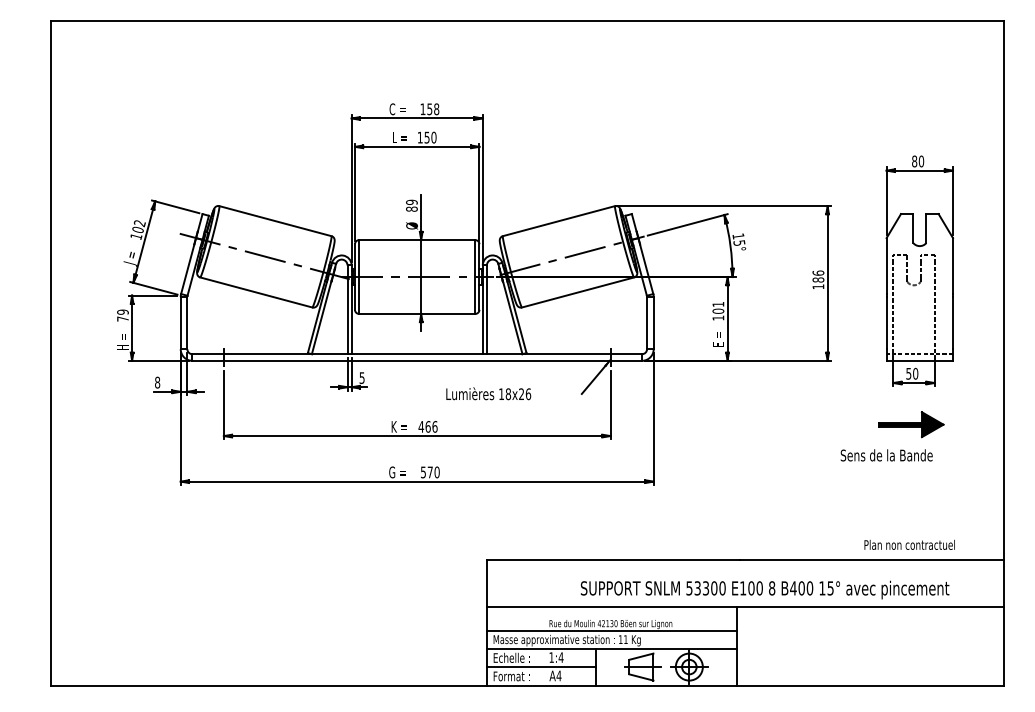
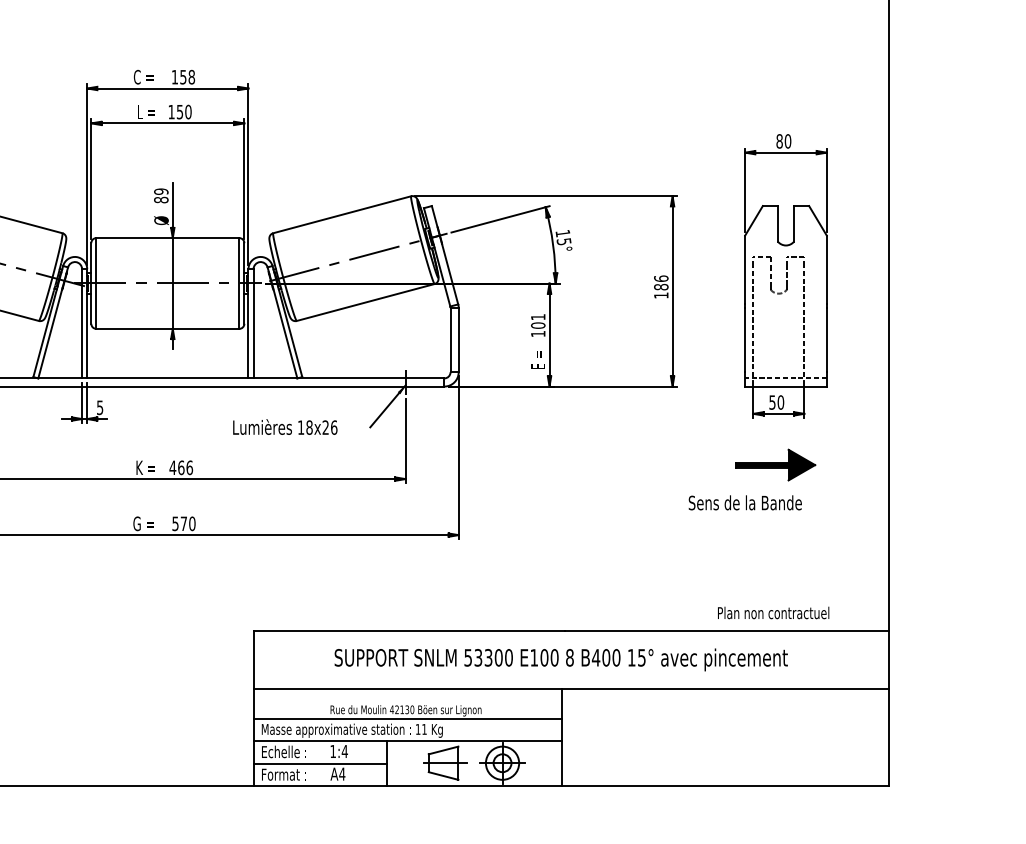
text: (488, 393) -> (285, 426), moved
text: (765, 589) -> (561, 659), moved

